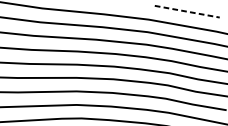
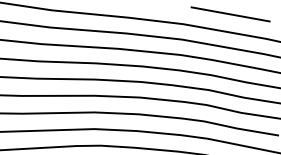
line: (187, 11) -> (230, 14), dashed -> solid

